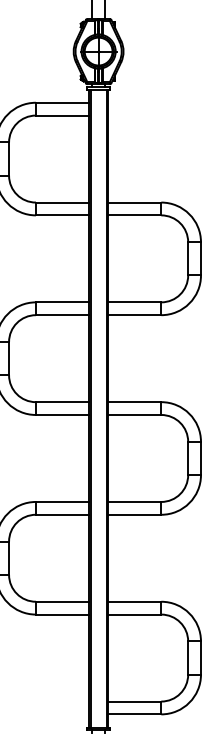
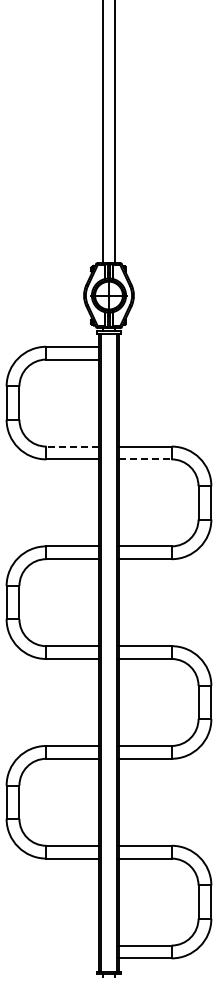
line: (62, 202) -> (72, 446), solid -> dashed
line: (135, 215) -> (145, 459), solid -> dashed

